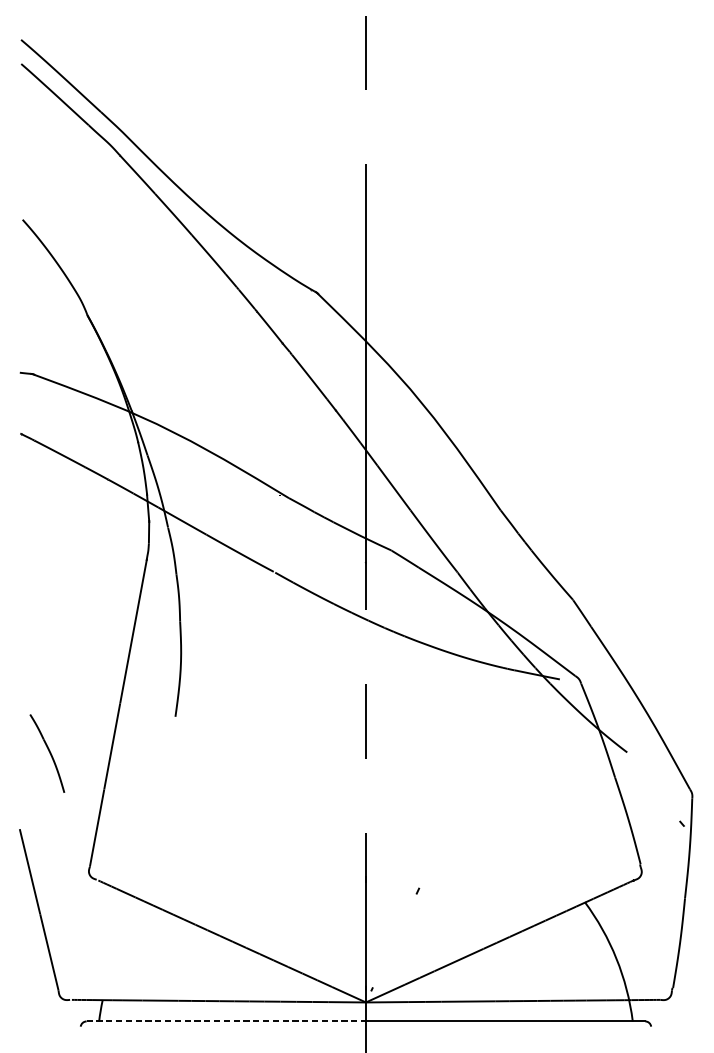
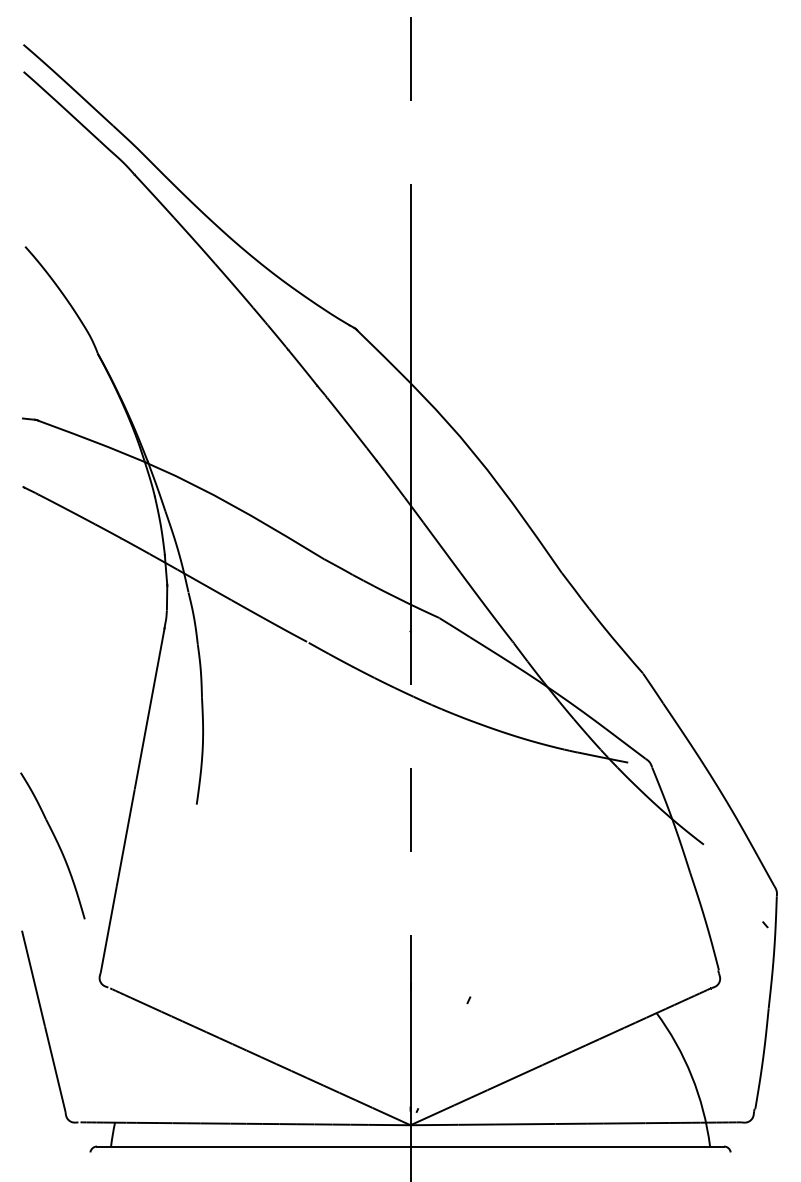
part: (46, 753) -> (52, 845), size x1.67
line: (226, 1021) -> (253, 1146), dashed -> solid

